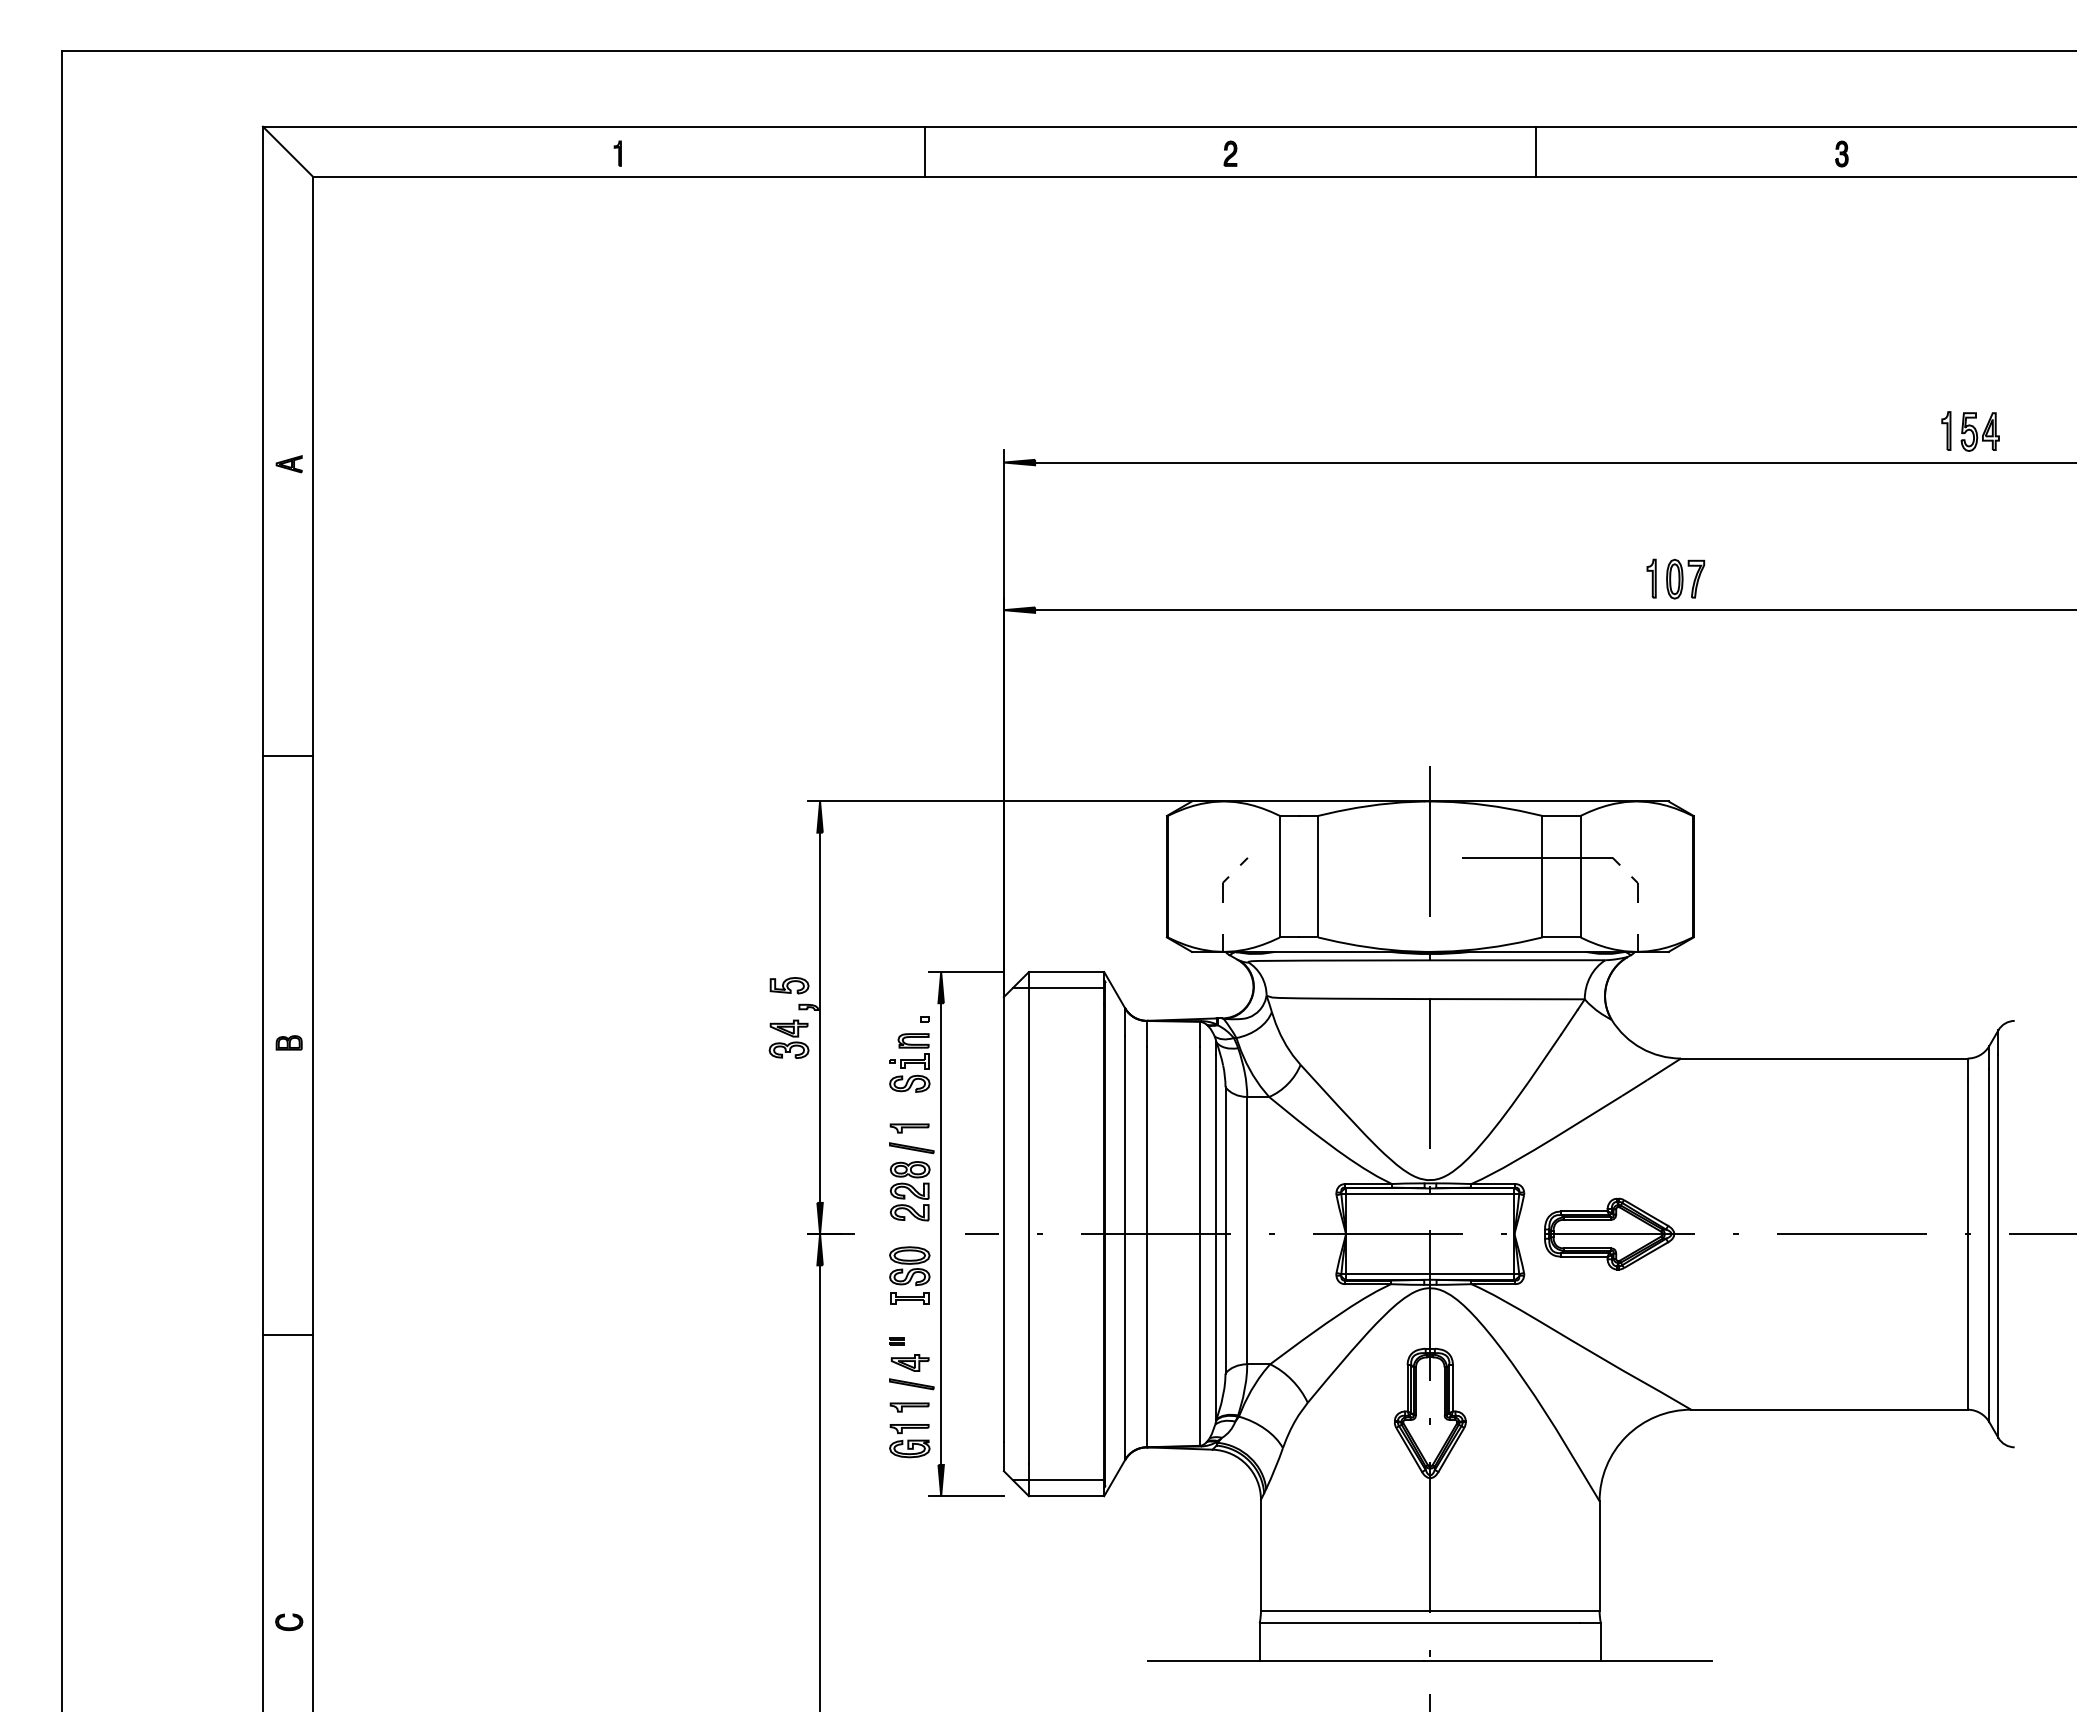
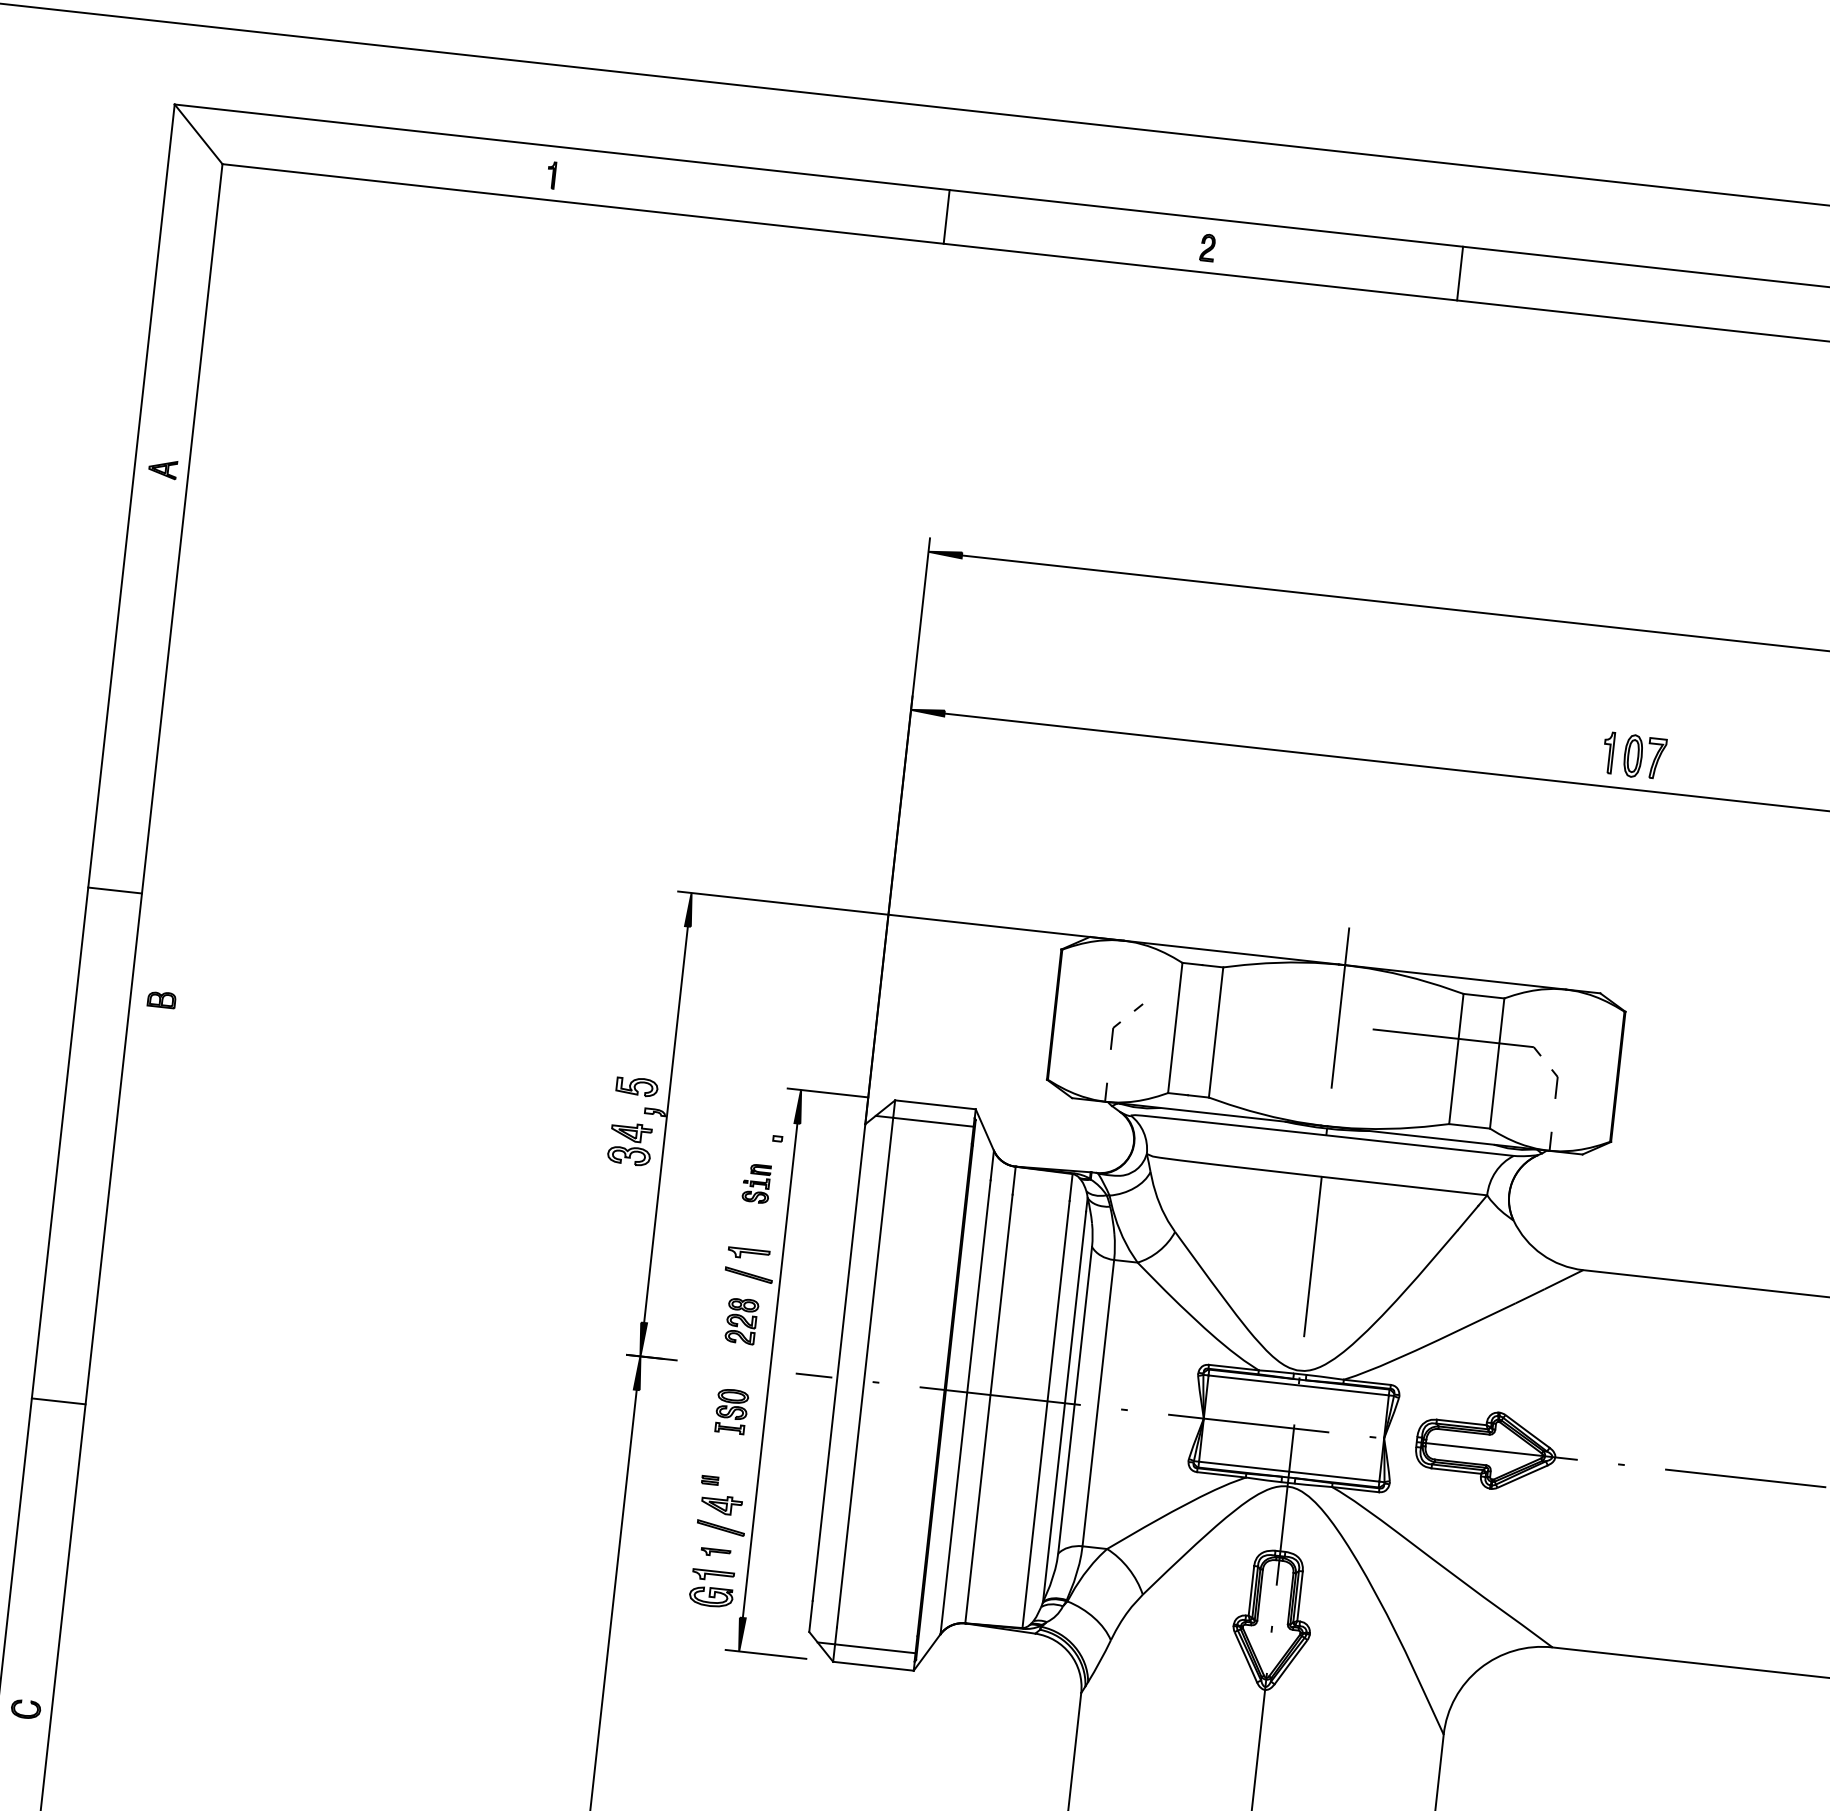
line: (924, 151) -> (946, 216), moved
line: (1535, 151) -> (1459, 273), moved
line: (287, 755) -> (114, 890), moved
part: (288, 1042) -> (161, 999), moved
part: (909, 1062) -> (756, 1183), size x0.6
part: (909, 1191) -> (741, 1321), size x0.7
part: (909, 1275) -> (731, 1411), size x0.7
part: (909, 1407) -> (715, 1552), size x0.7

